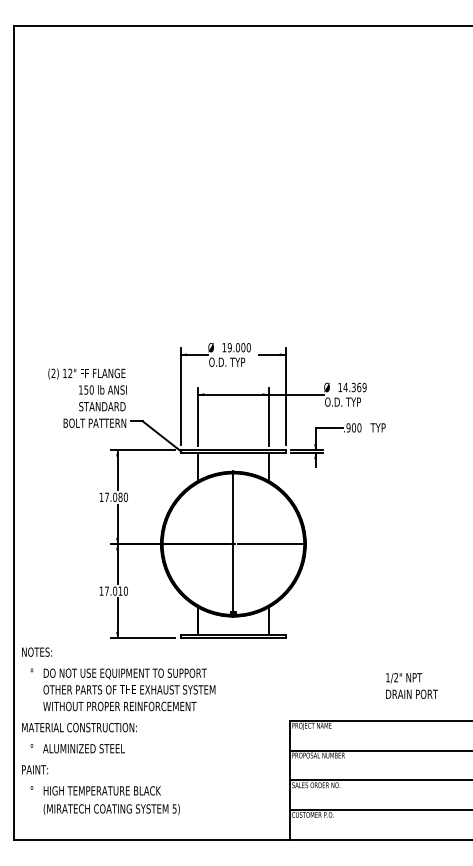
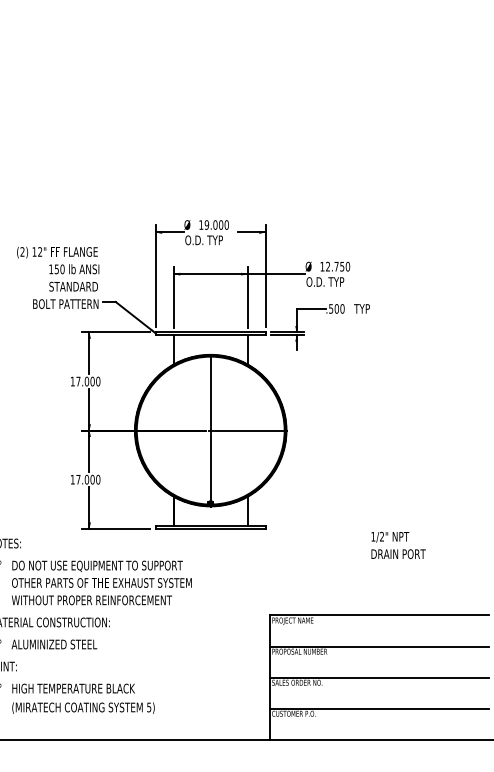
text: (354, 387) -> (337, 266), 14.369 -> 12.750
text: (348, 427) -> (331, 308), .900 -> .500
text: (120, 497) -> (92, 381), 17.080 -> 17.000
text: (120, 590) -> (92, 479), 17.010 -> 17.000
text: (411, 685) -> (398, 544), moved

